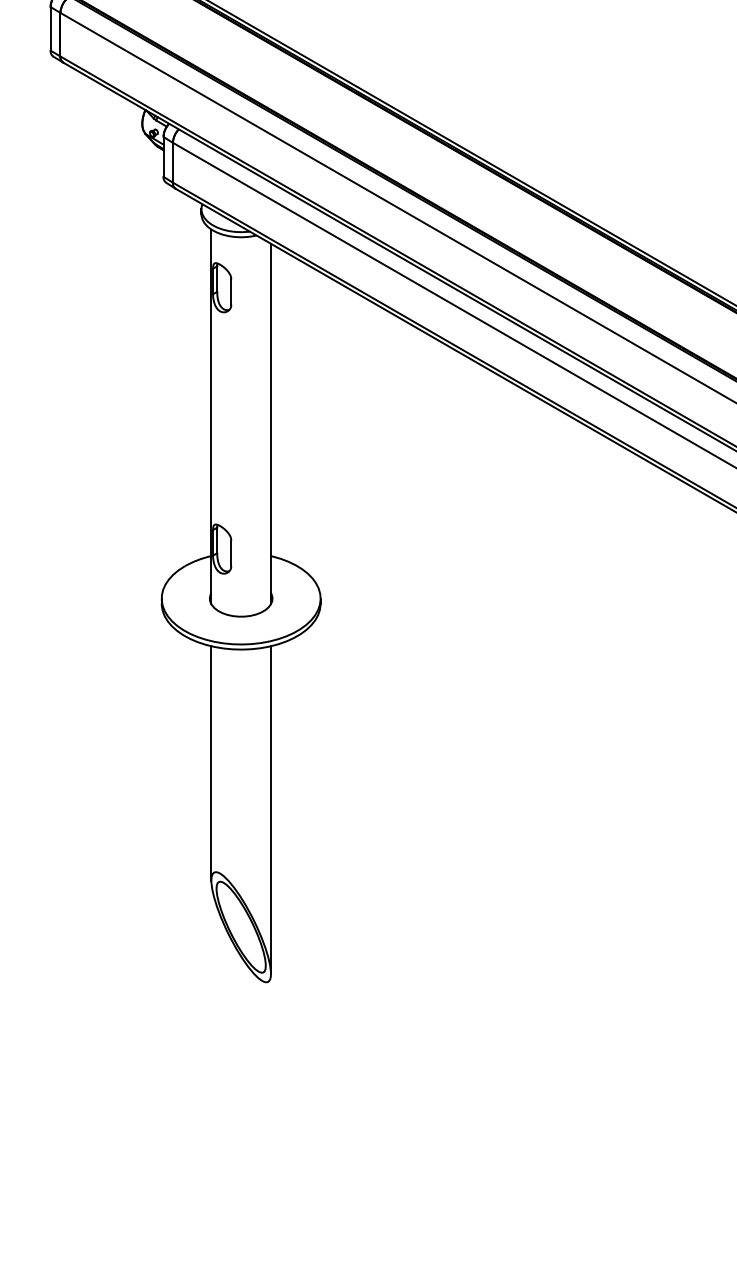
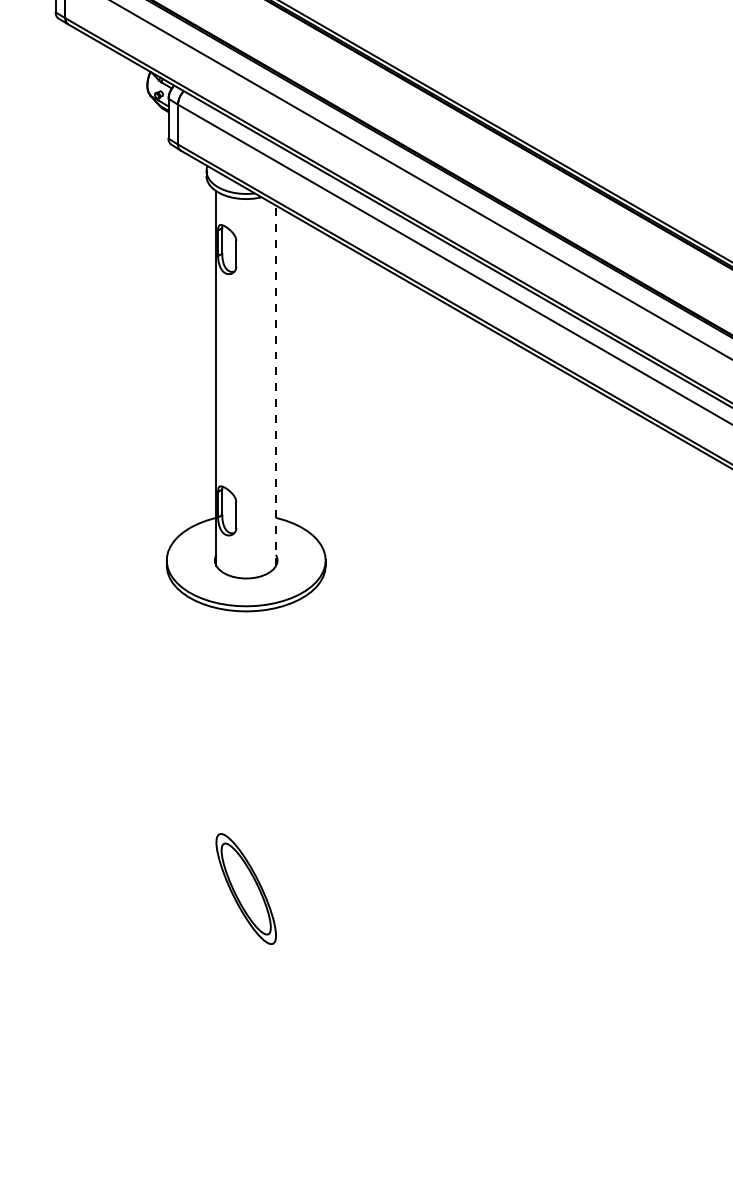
line: (270, 423) -> (275, 385), solid -> dashed
line: (211, 763) -> (216, 725), removed
line: (270, 809) -> (275, 771), removed

